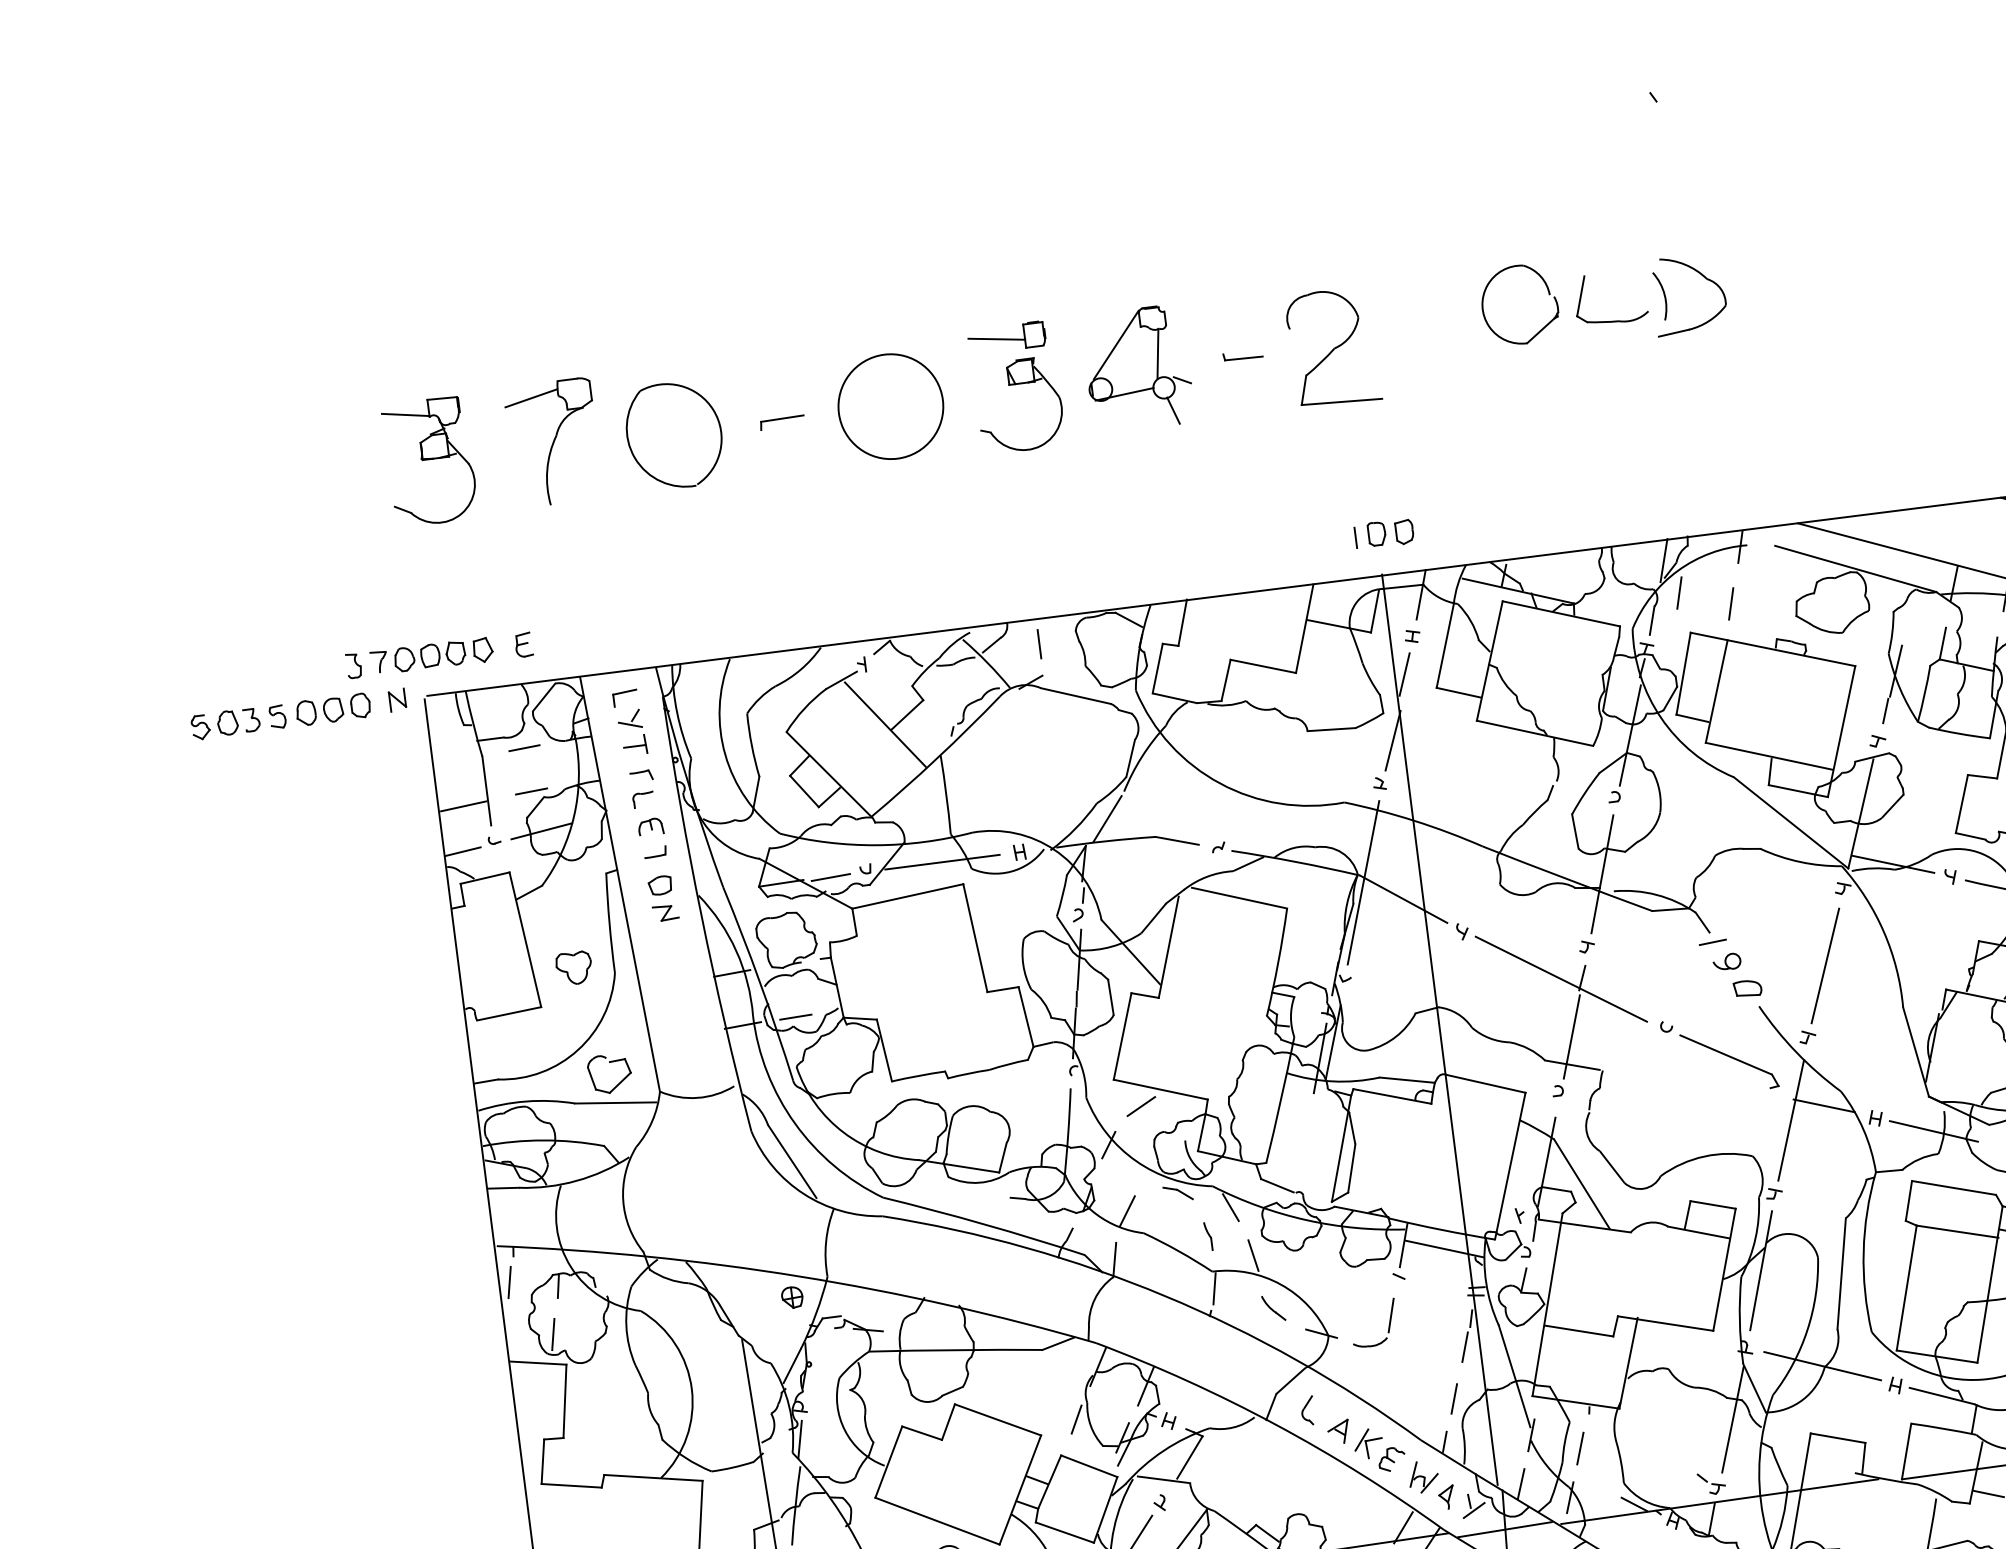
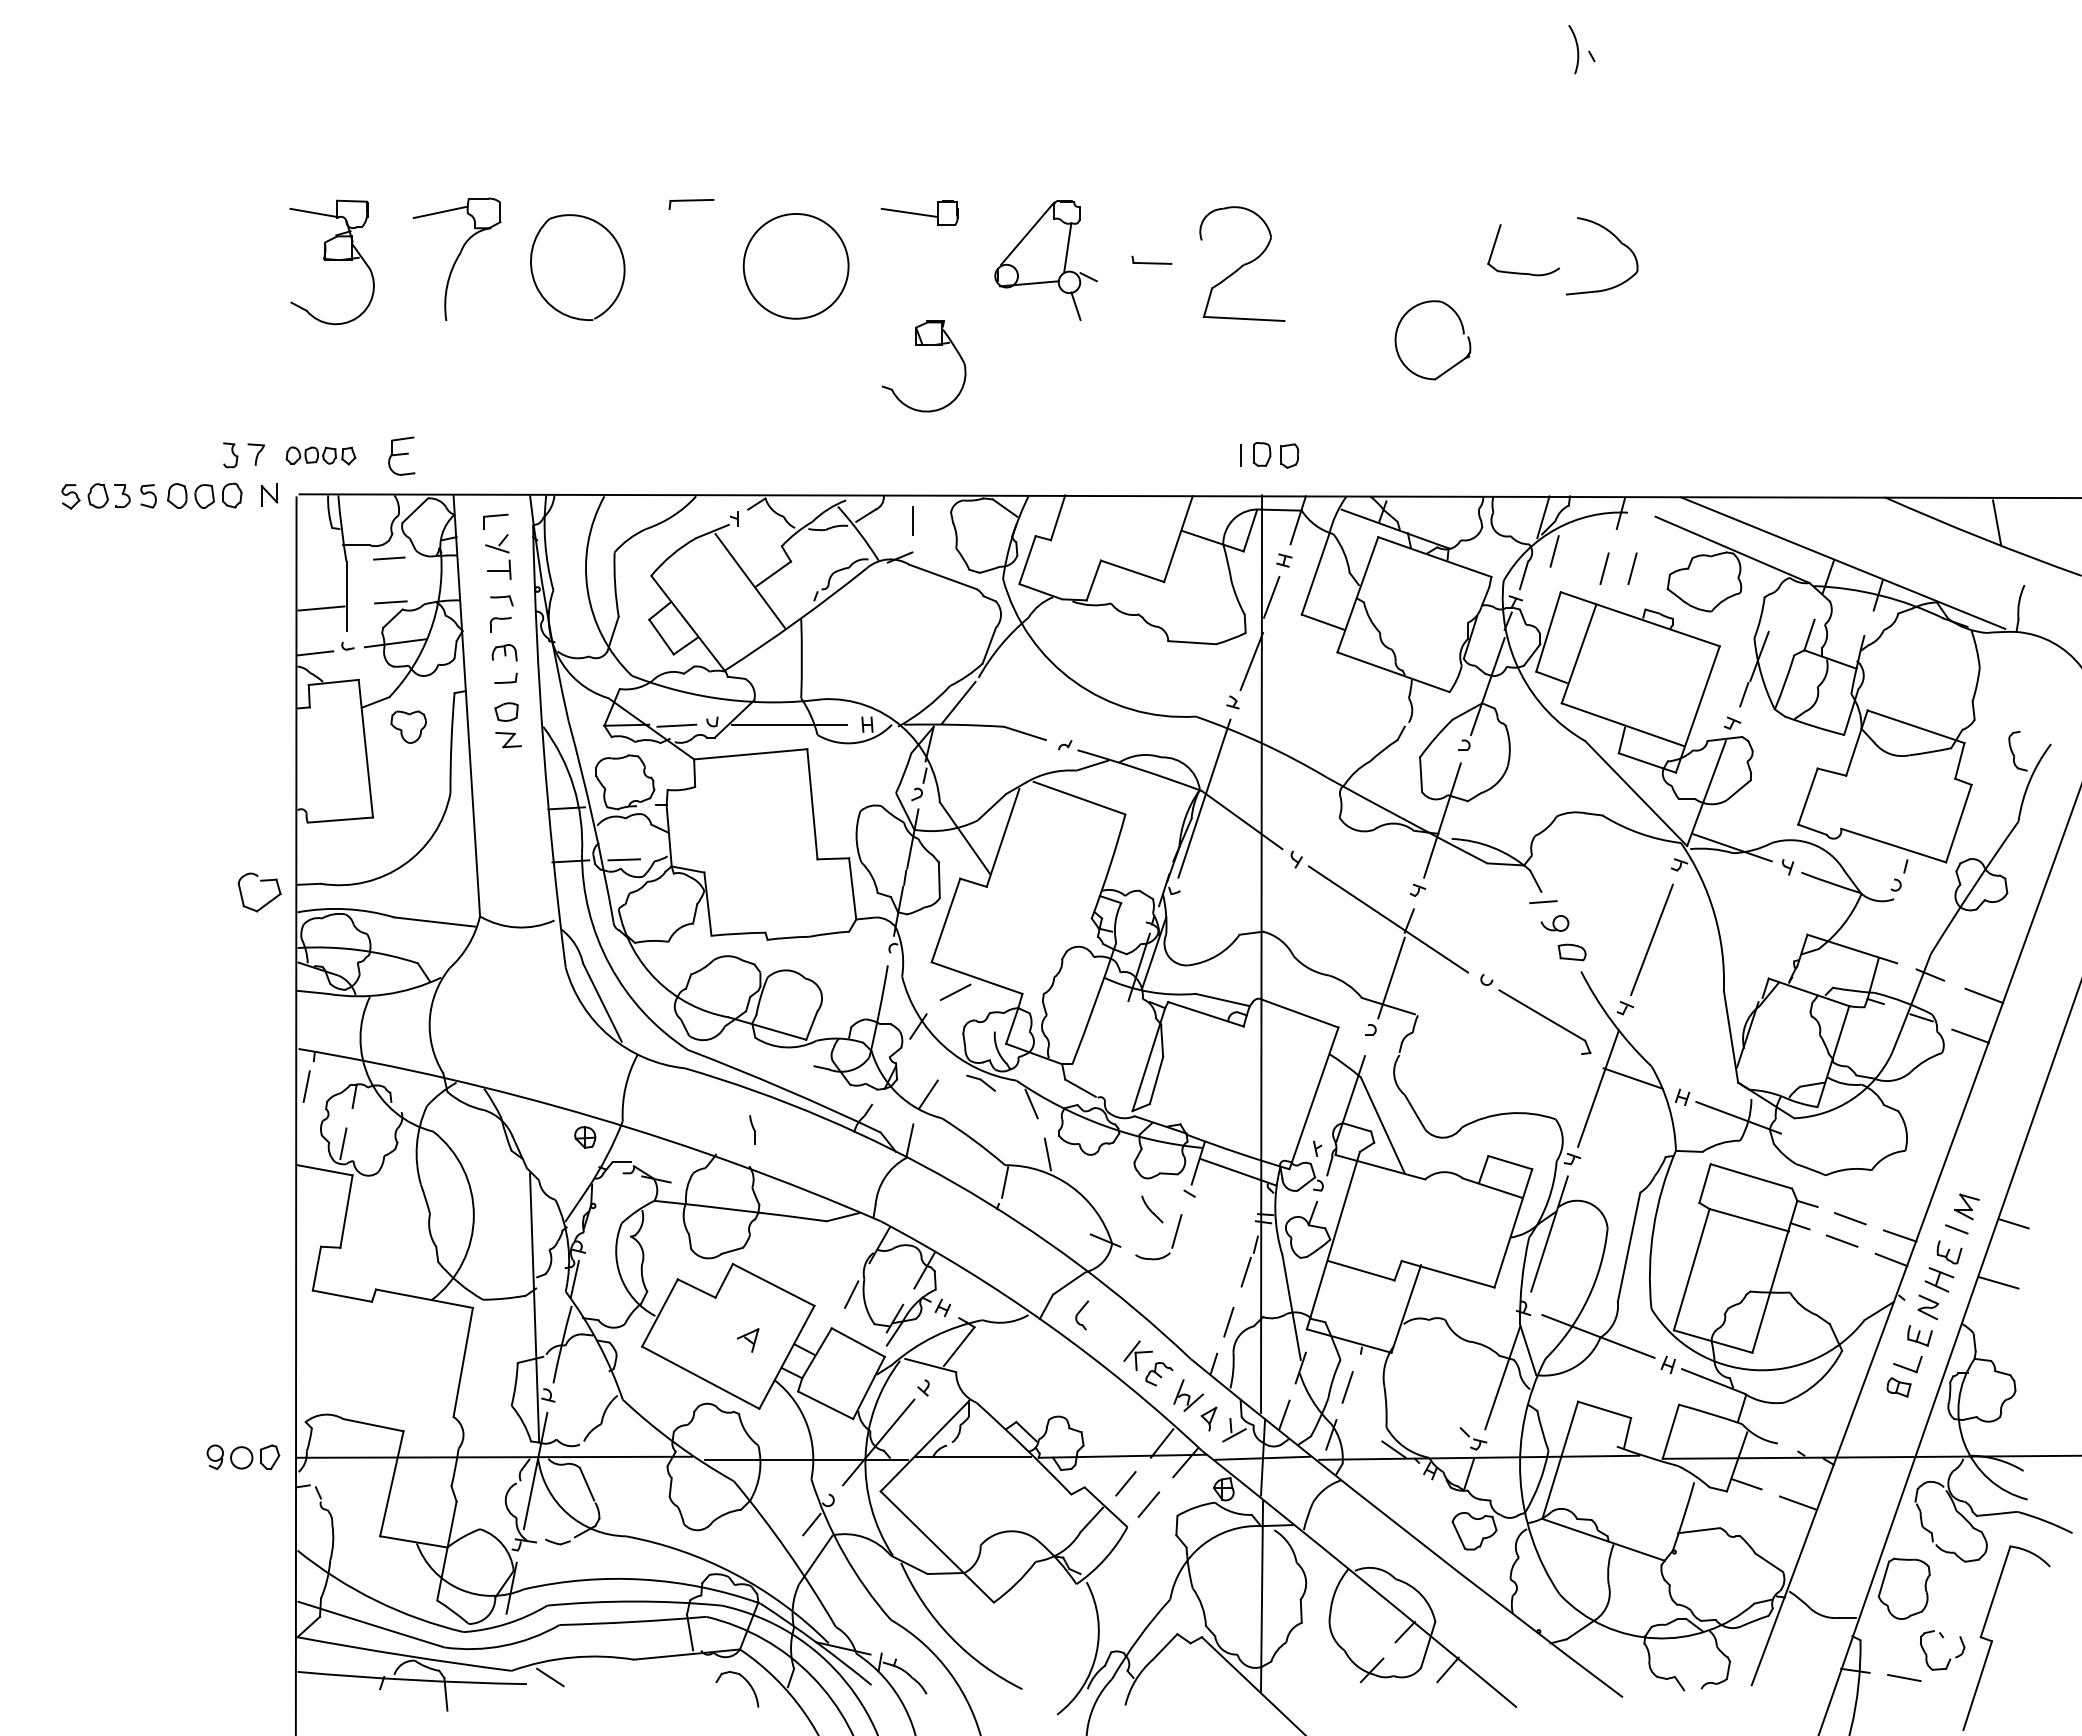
part: (1548, 294) -> (1462, 333), moved
arc: (1663, 294) -> (1576, 48), moved
part: (1016, 384) -> (923, 345), moved
part: (782, 422) -> (691, 204), moved
line: (1758, 600) -> (1632, 568), added
part: (523, 644) -> (401, 455), size x1.6
part: (443, 654) -> (320, 455), size x0.7
part: (573, 967) -> (408, 726), moved
part: (609, 1062) -> (260, 881), moved
part: (1208, 1236) -> (752, 1129), moved
part: (1273, 1308) -> (1152, 1209), moved
part: (1338, 1432) -> (747, 1340), moved

